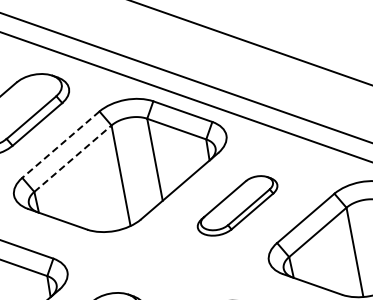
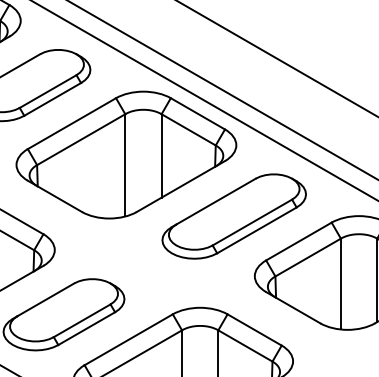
line: (60, 144) -> (71, 123), dashed -> solid
line: (73, 158) -> (81, 139), dashed -> solid
part: (236, 205) -> (233, 216), size x1.67

